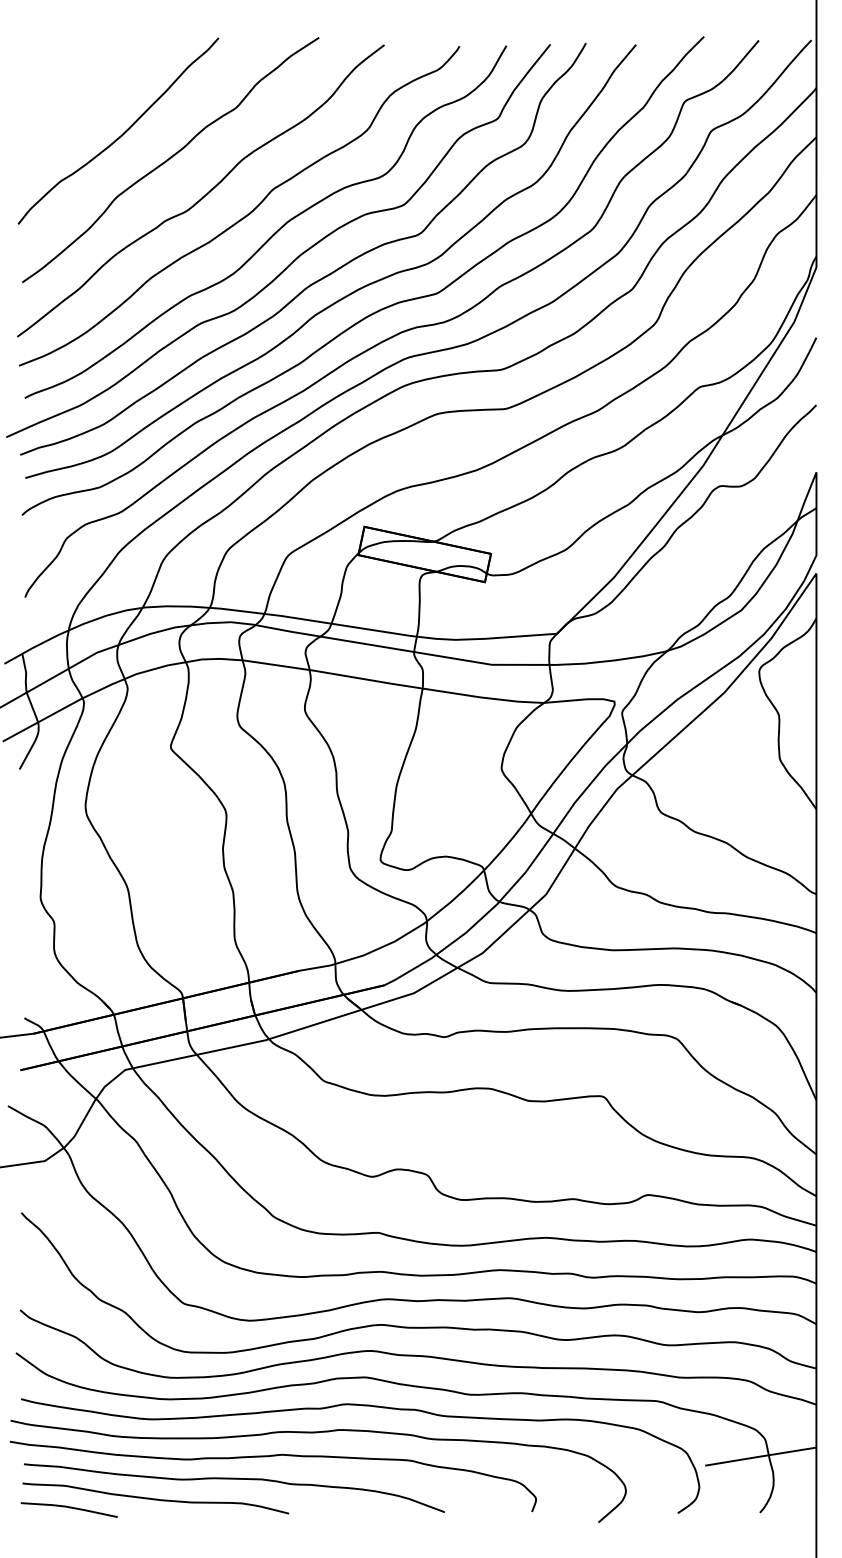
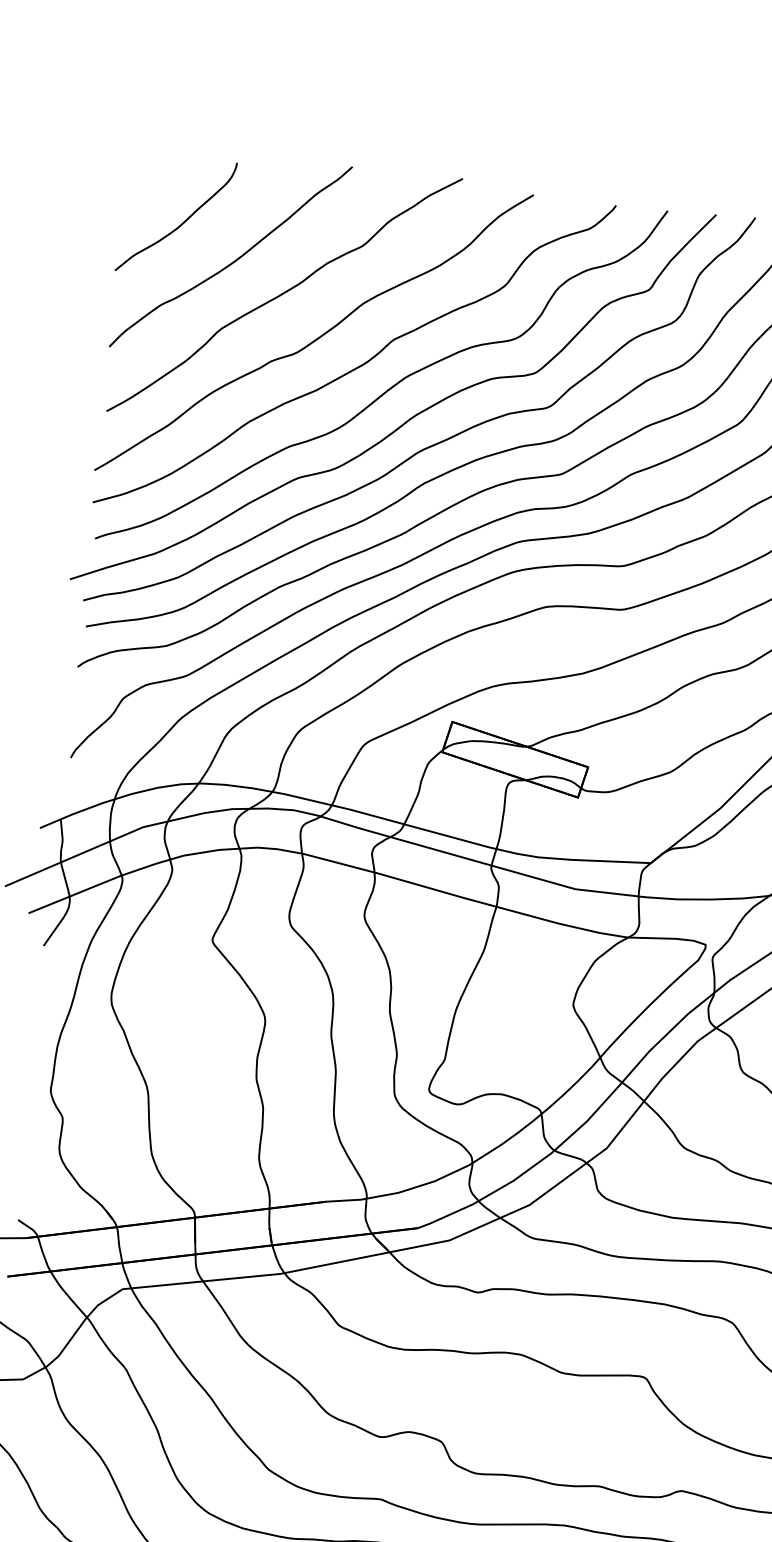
curve: (71, 105) -> (182, 222), added

